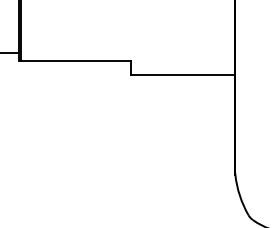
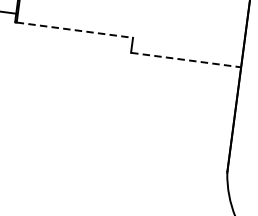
line: (76, 60) -> (75, 29), solid -> dashed
line: (183, 74) -> (186, 59), solid -> dashed

